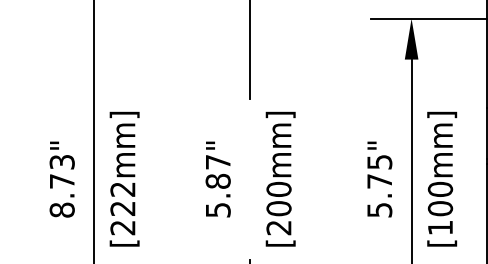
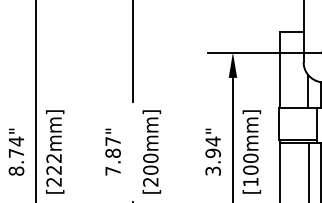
text: (62, 162) -> (16, 141), 8.73" -> 8.74"
text: (378, 184) -> (212, 155), 5.75" -> 3.94"
text: (217, 209) -> (112, 170), 5.87" -> 7.87"

